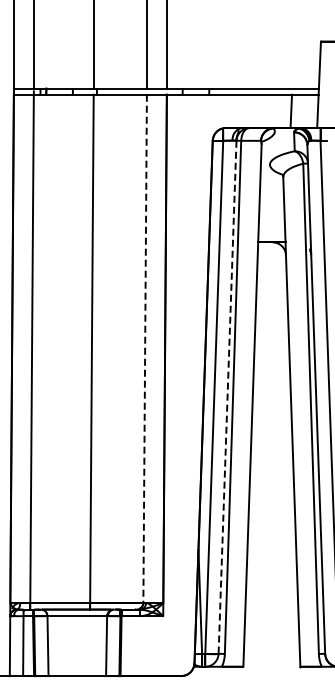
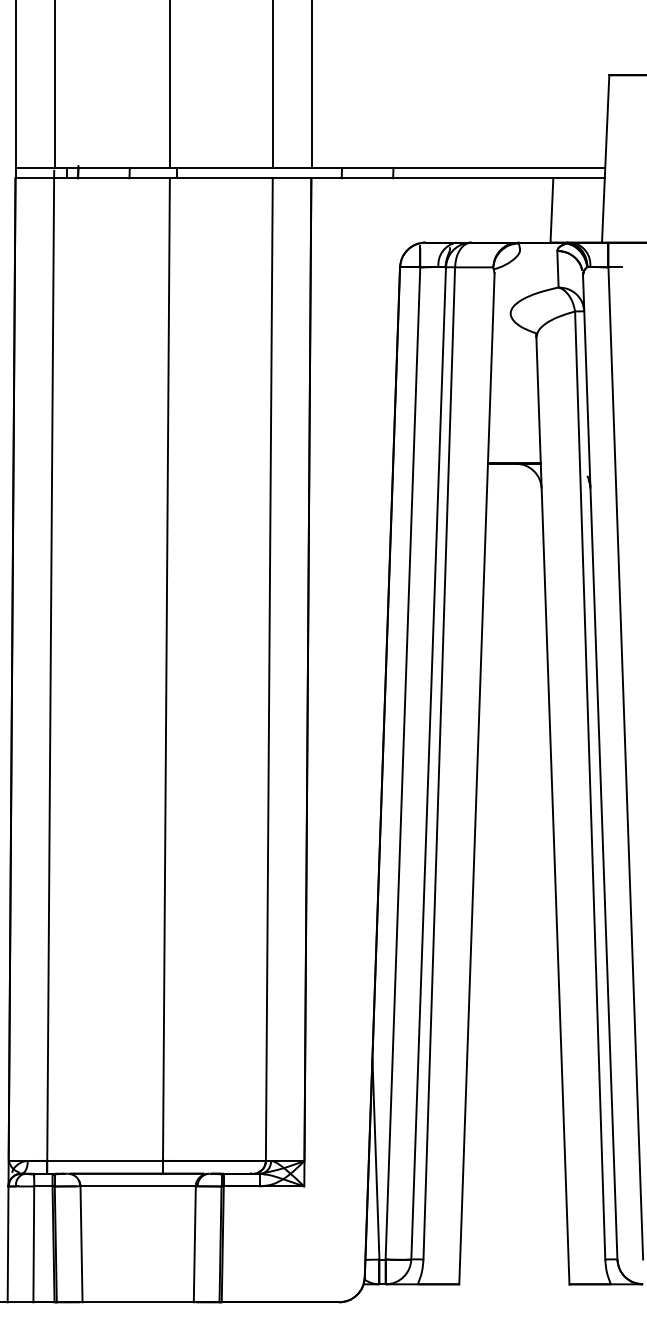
line: (145, 349) -> (270, 670), dashed -> solid
line: (227, 397) -> (428, 763), dashed -> solid

